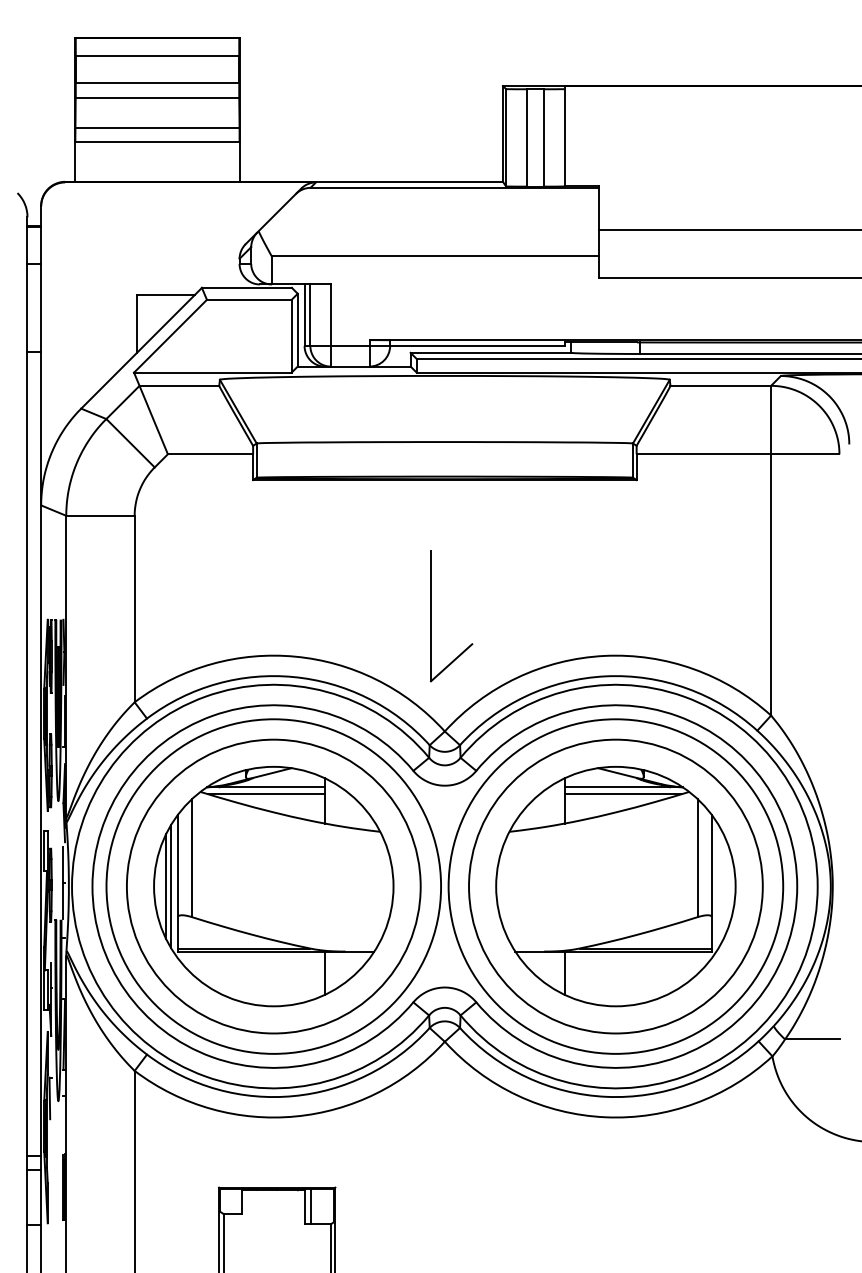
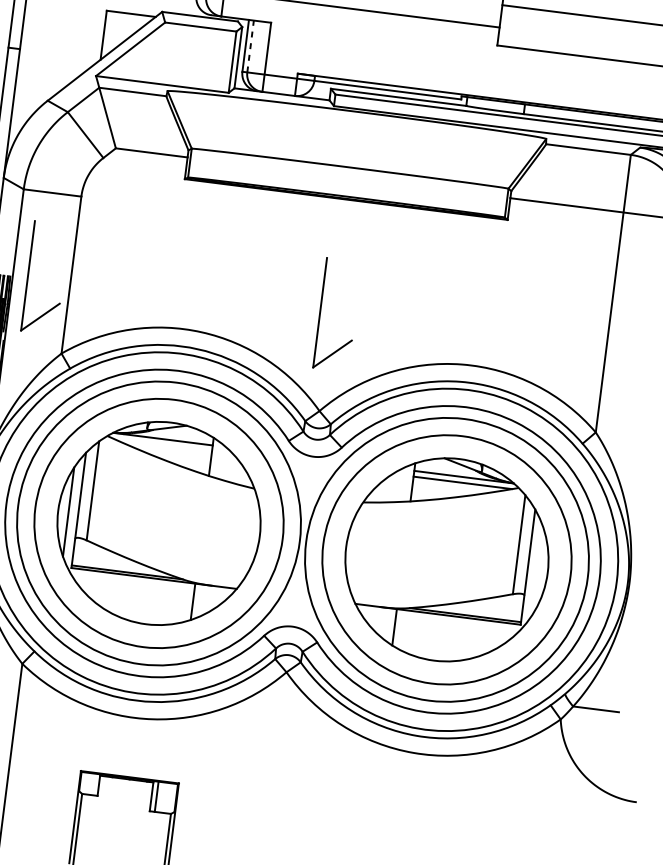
line: (310, 315) -> (250, 46), solid -> dashed
part: (84, 616) -> (28, 276), added
line: (266, 794) -> (162, 445), removed
line: (171, 886) -> (72, 512), removed

